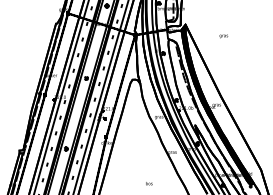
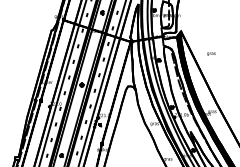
text: (223, 36) -> (211, 54), moved

